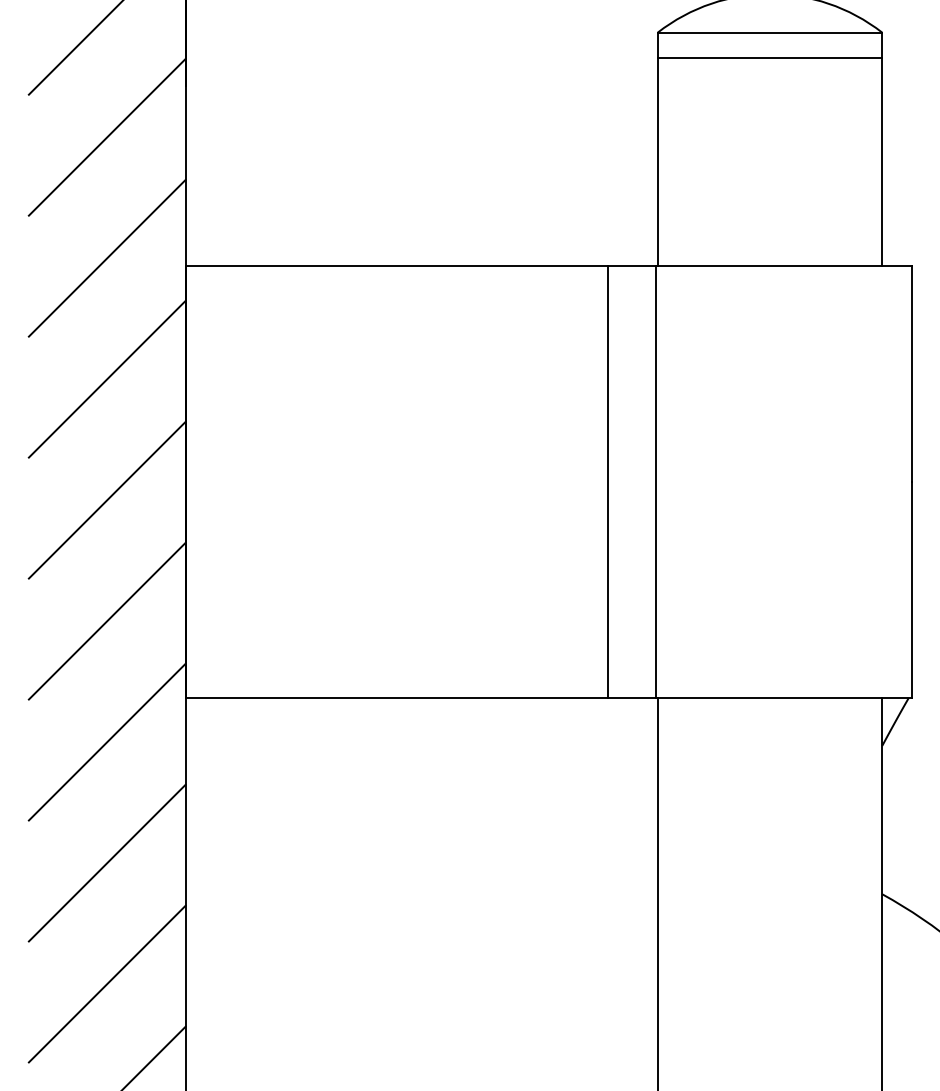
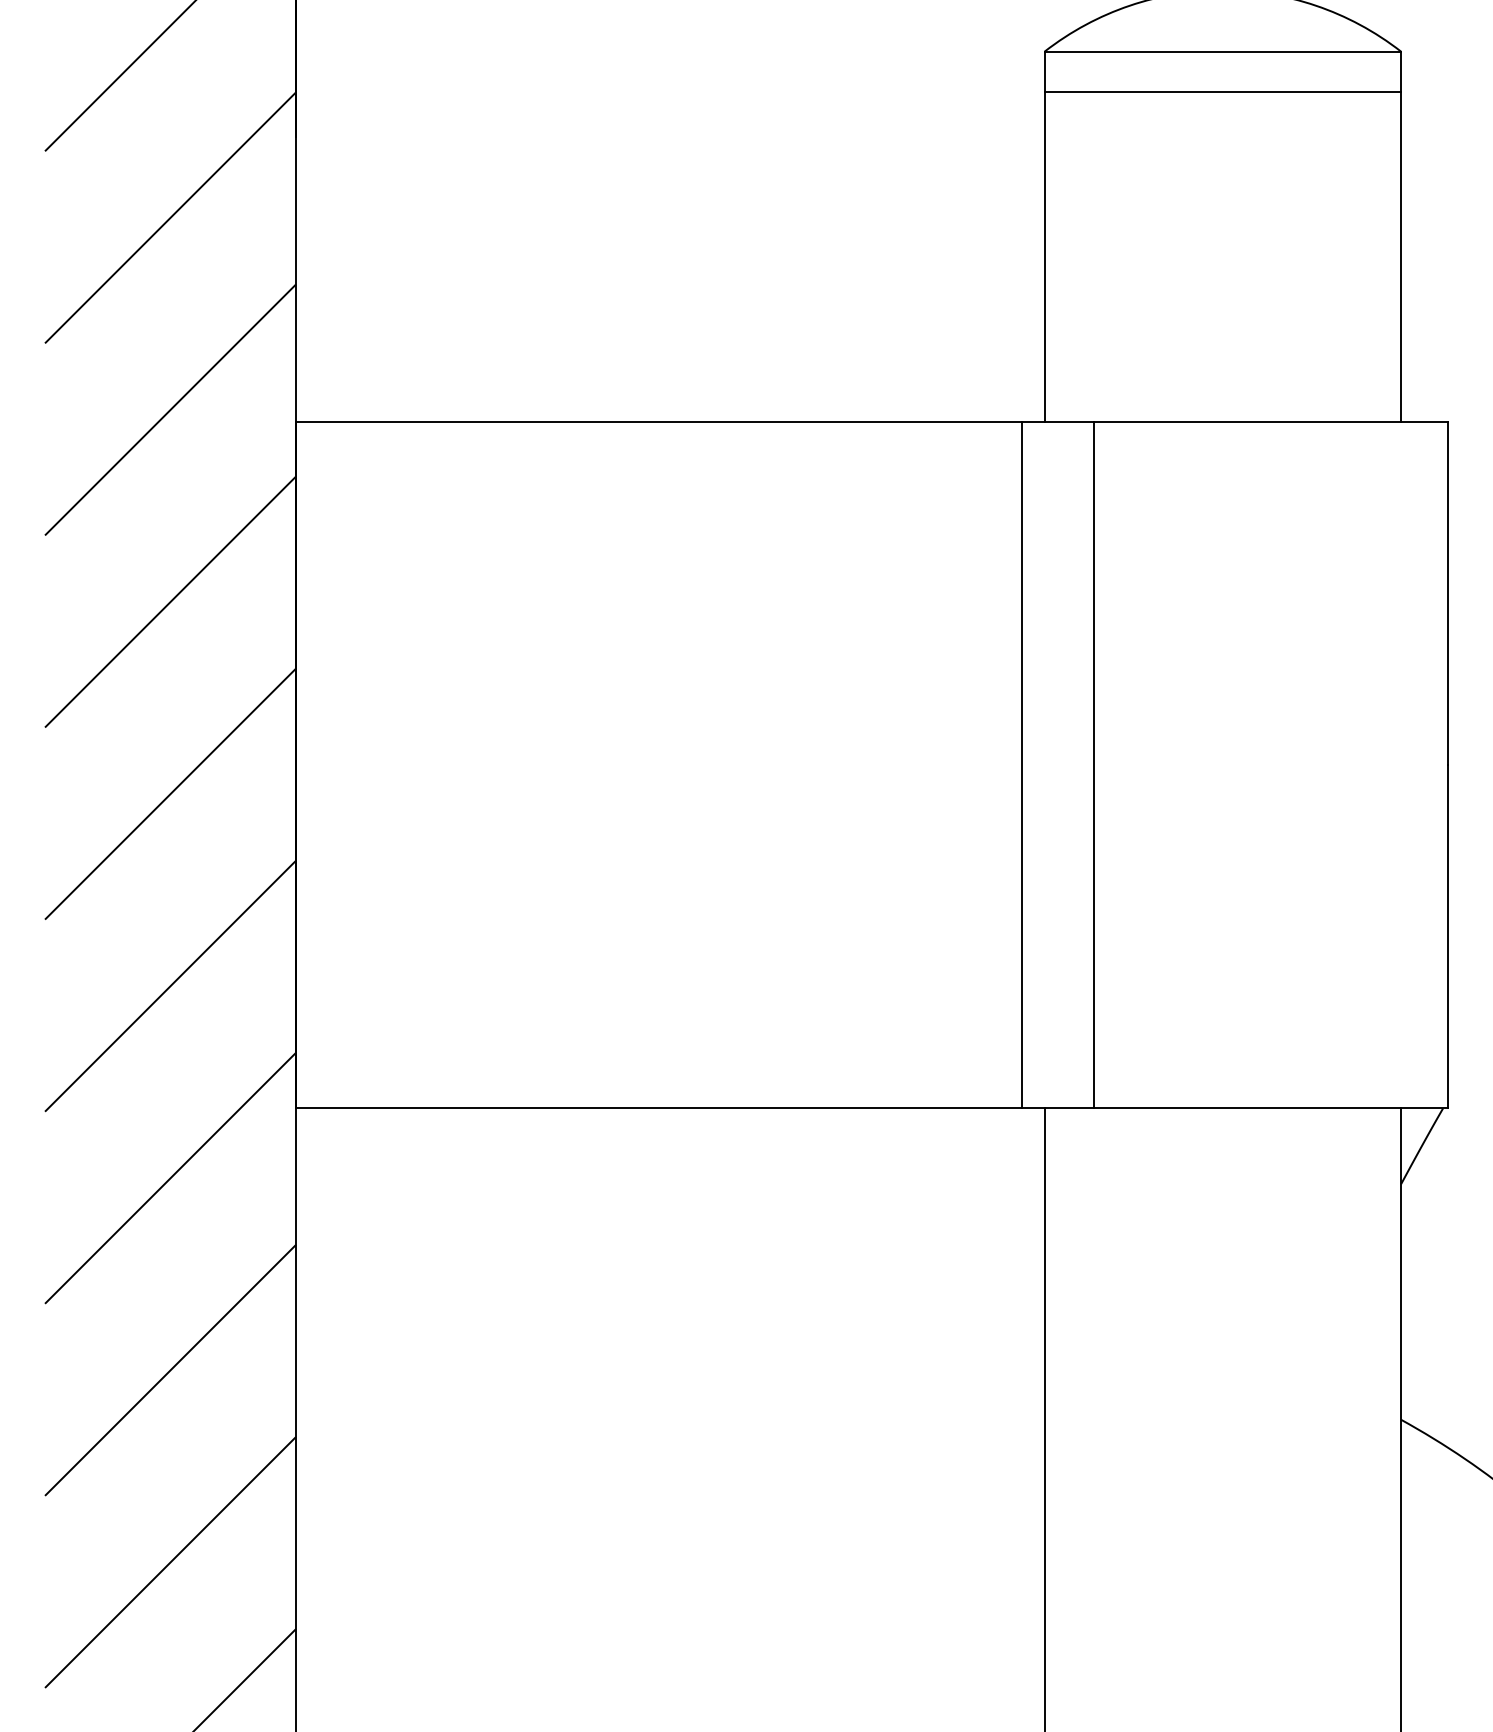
line: (608, 481) -> (1022, 764), moved
line: (655, 481) -> (1093, 764), moved

